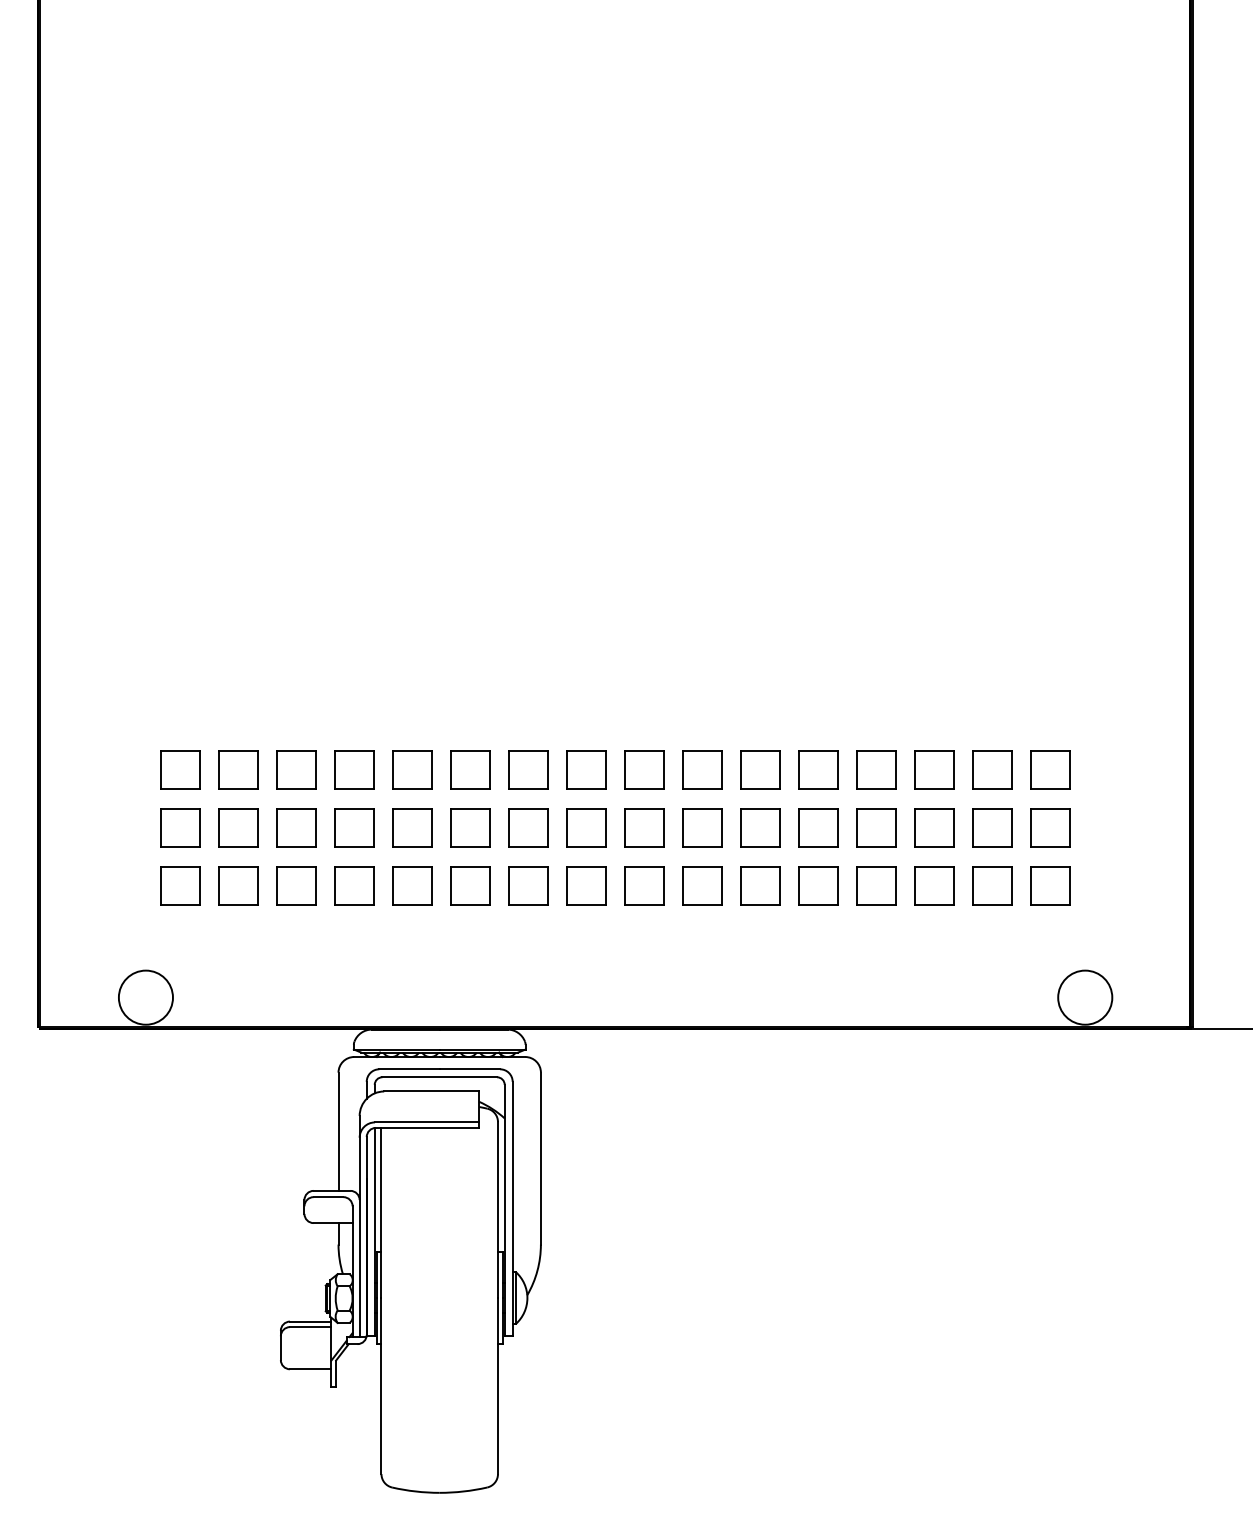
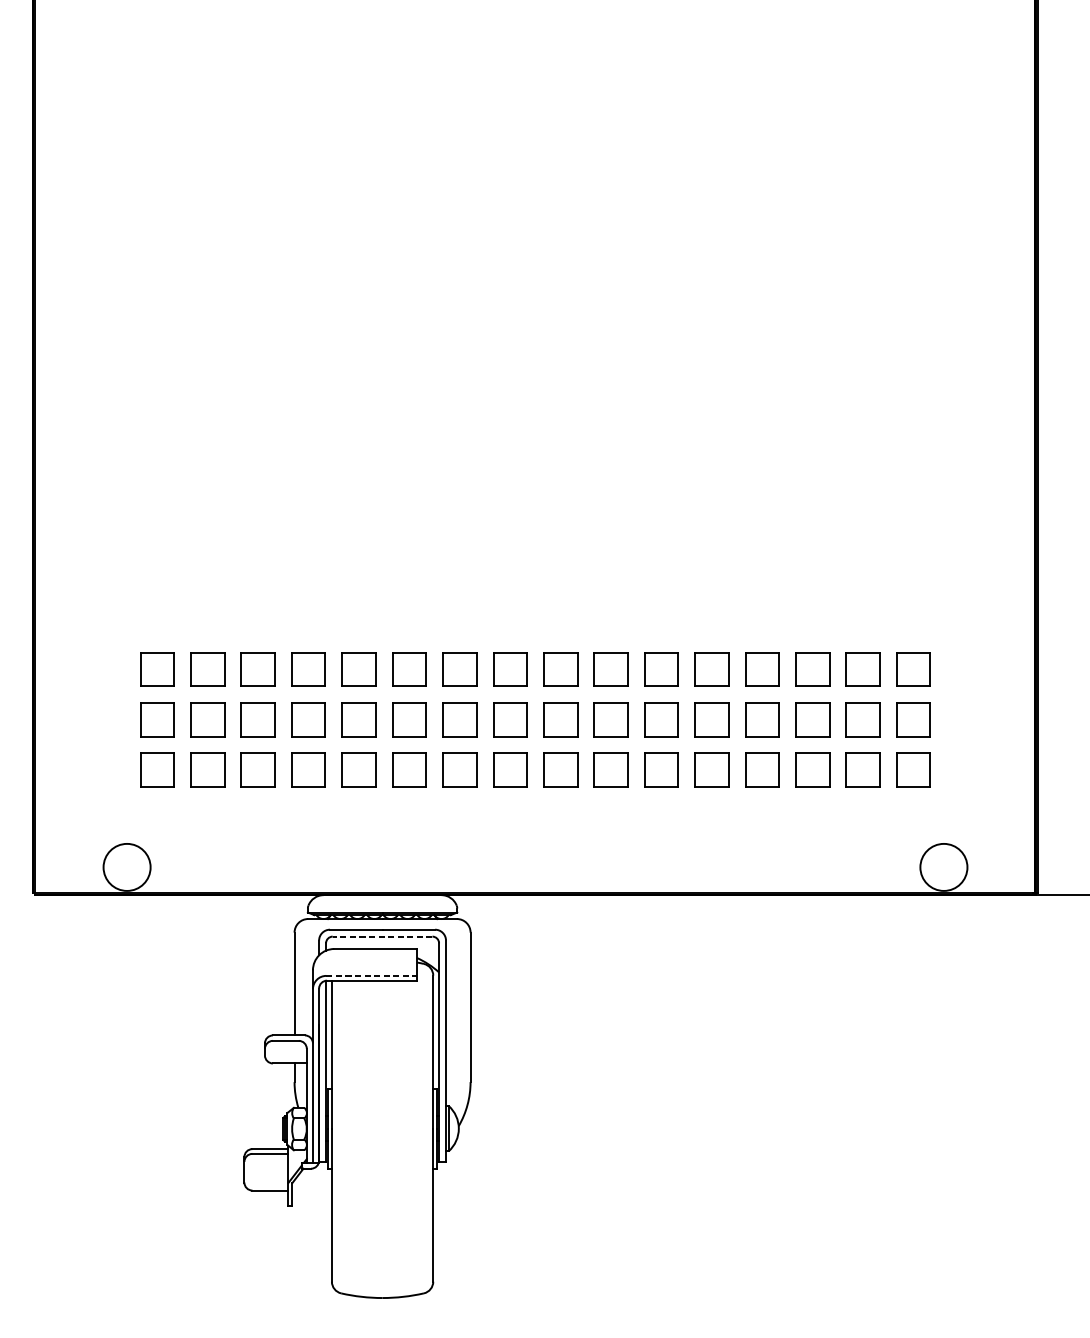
line: (439, 1077) -> (382, 936), solid -> dashed
line: (427, 1122) -> (371, 975), solid -> dashed

